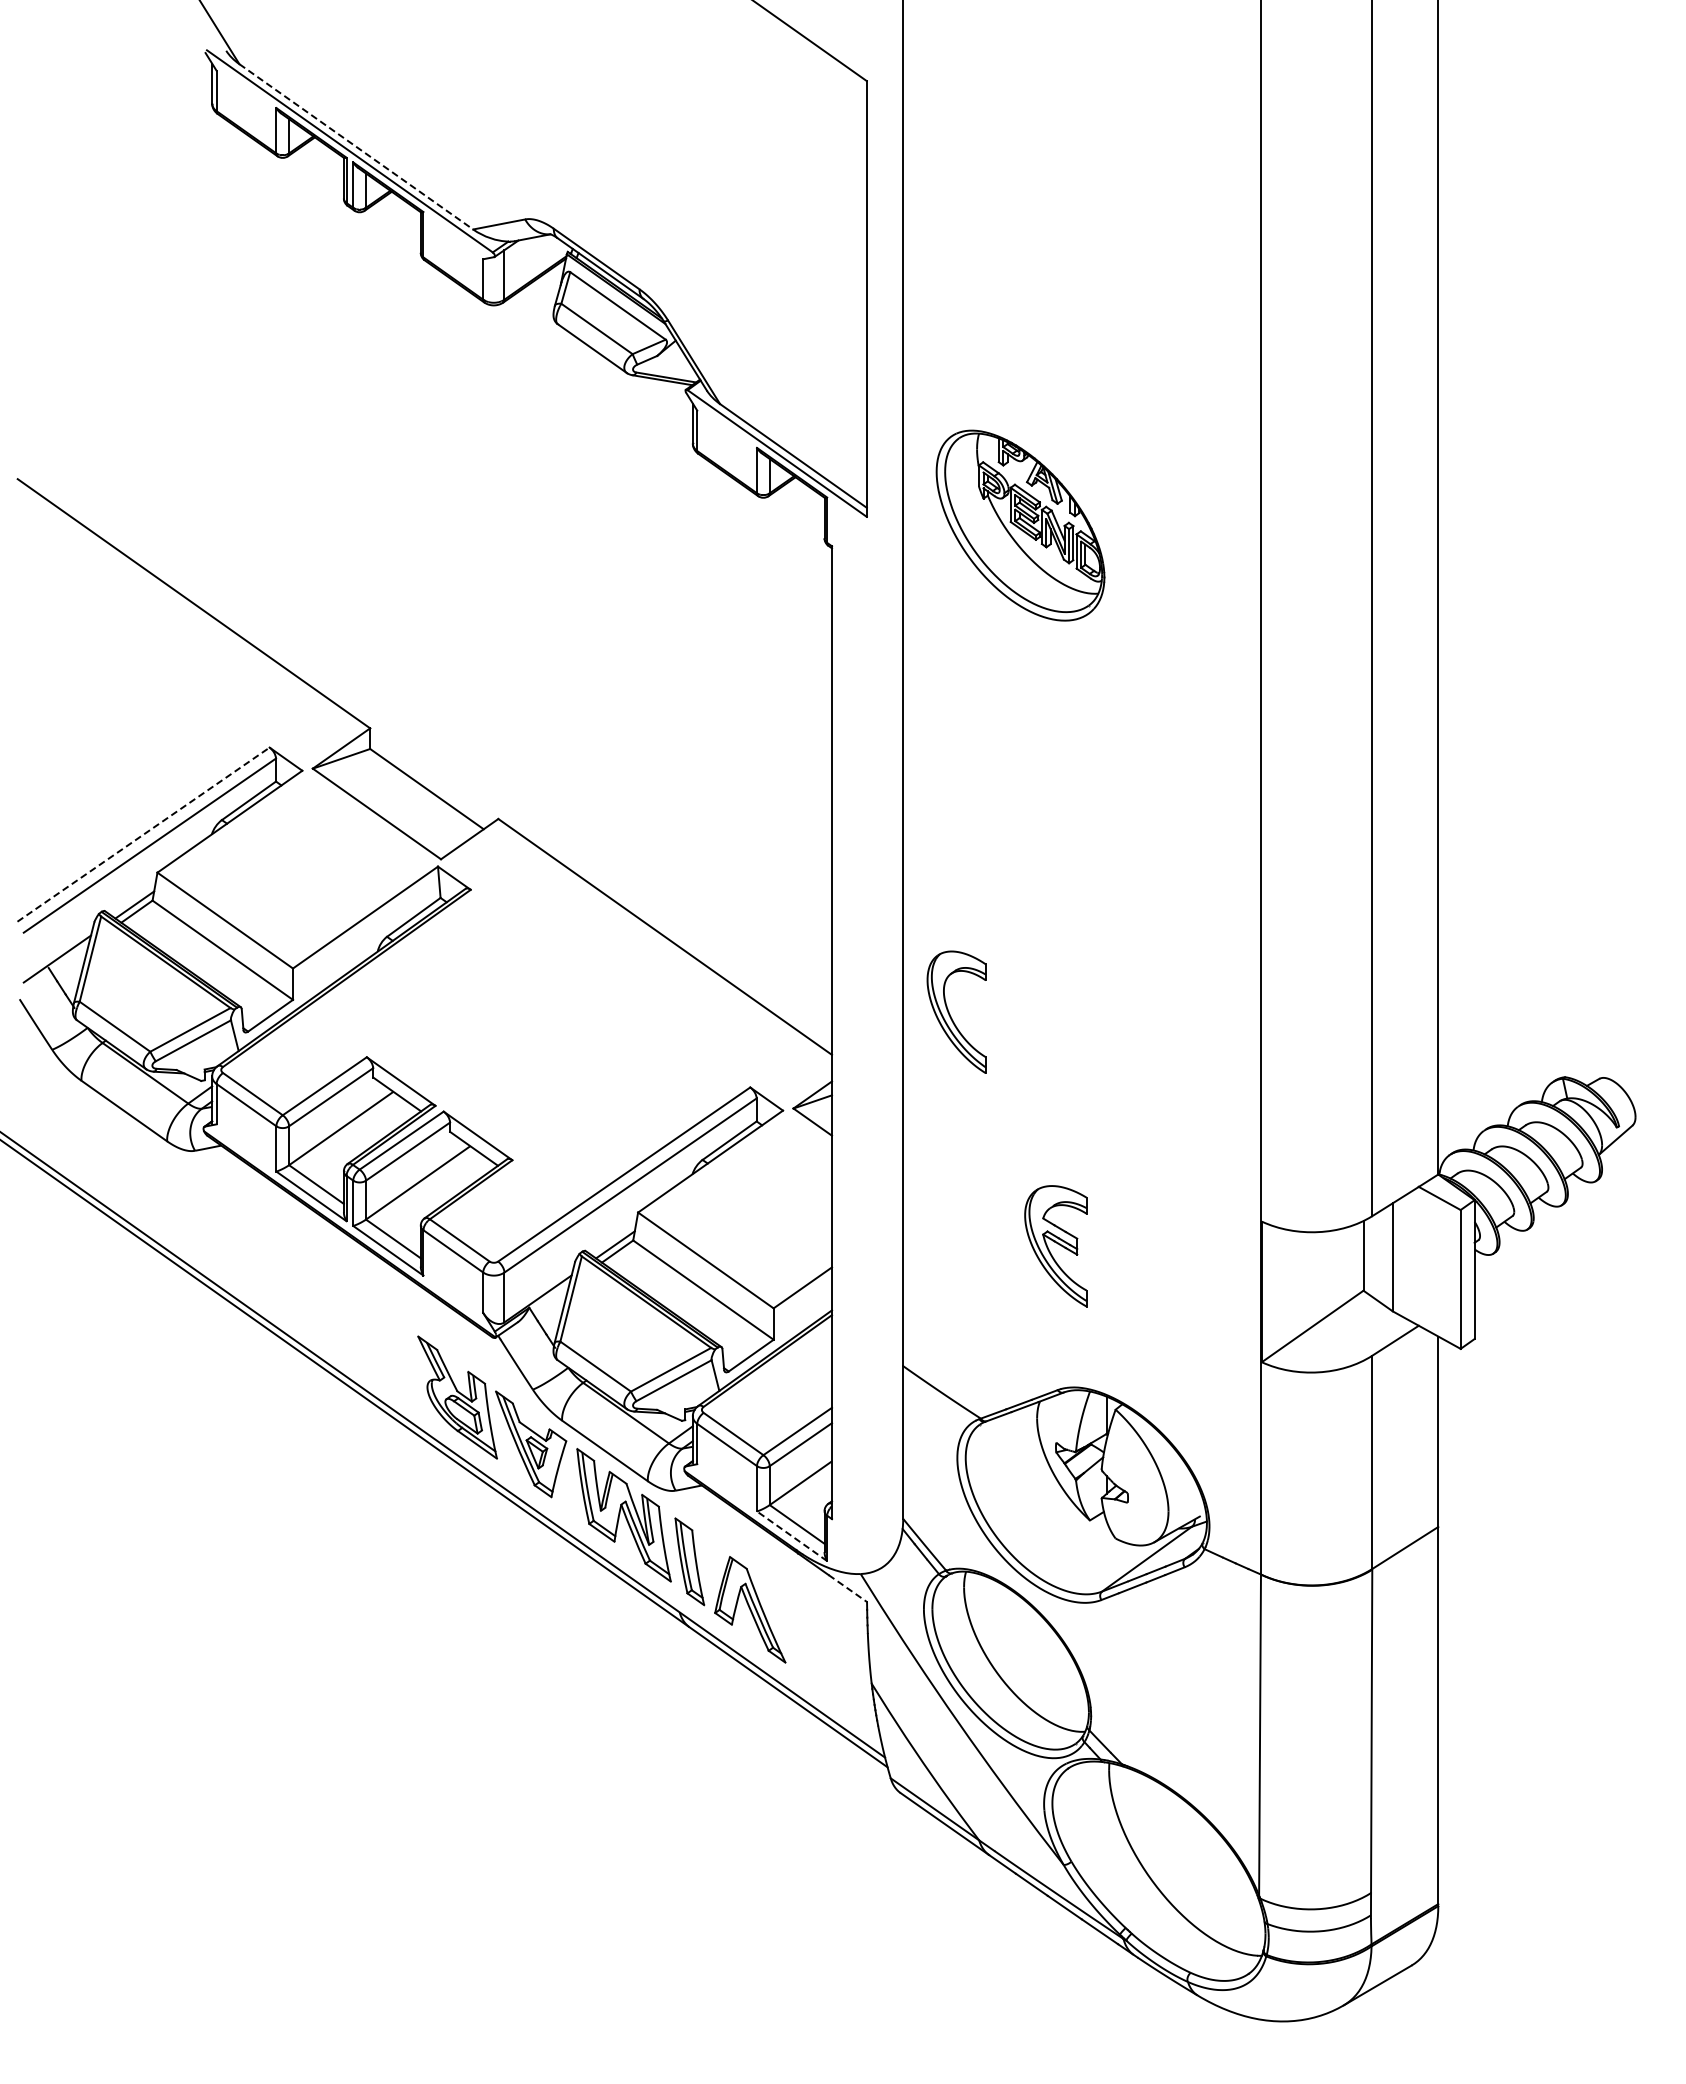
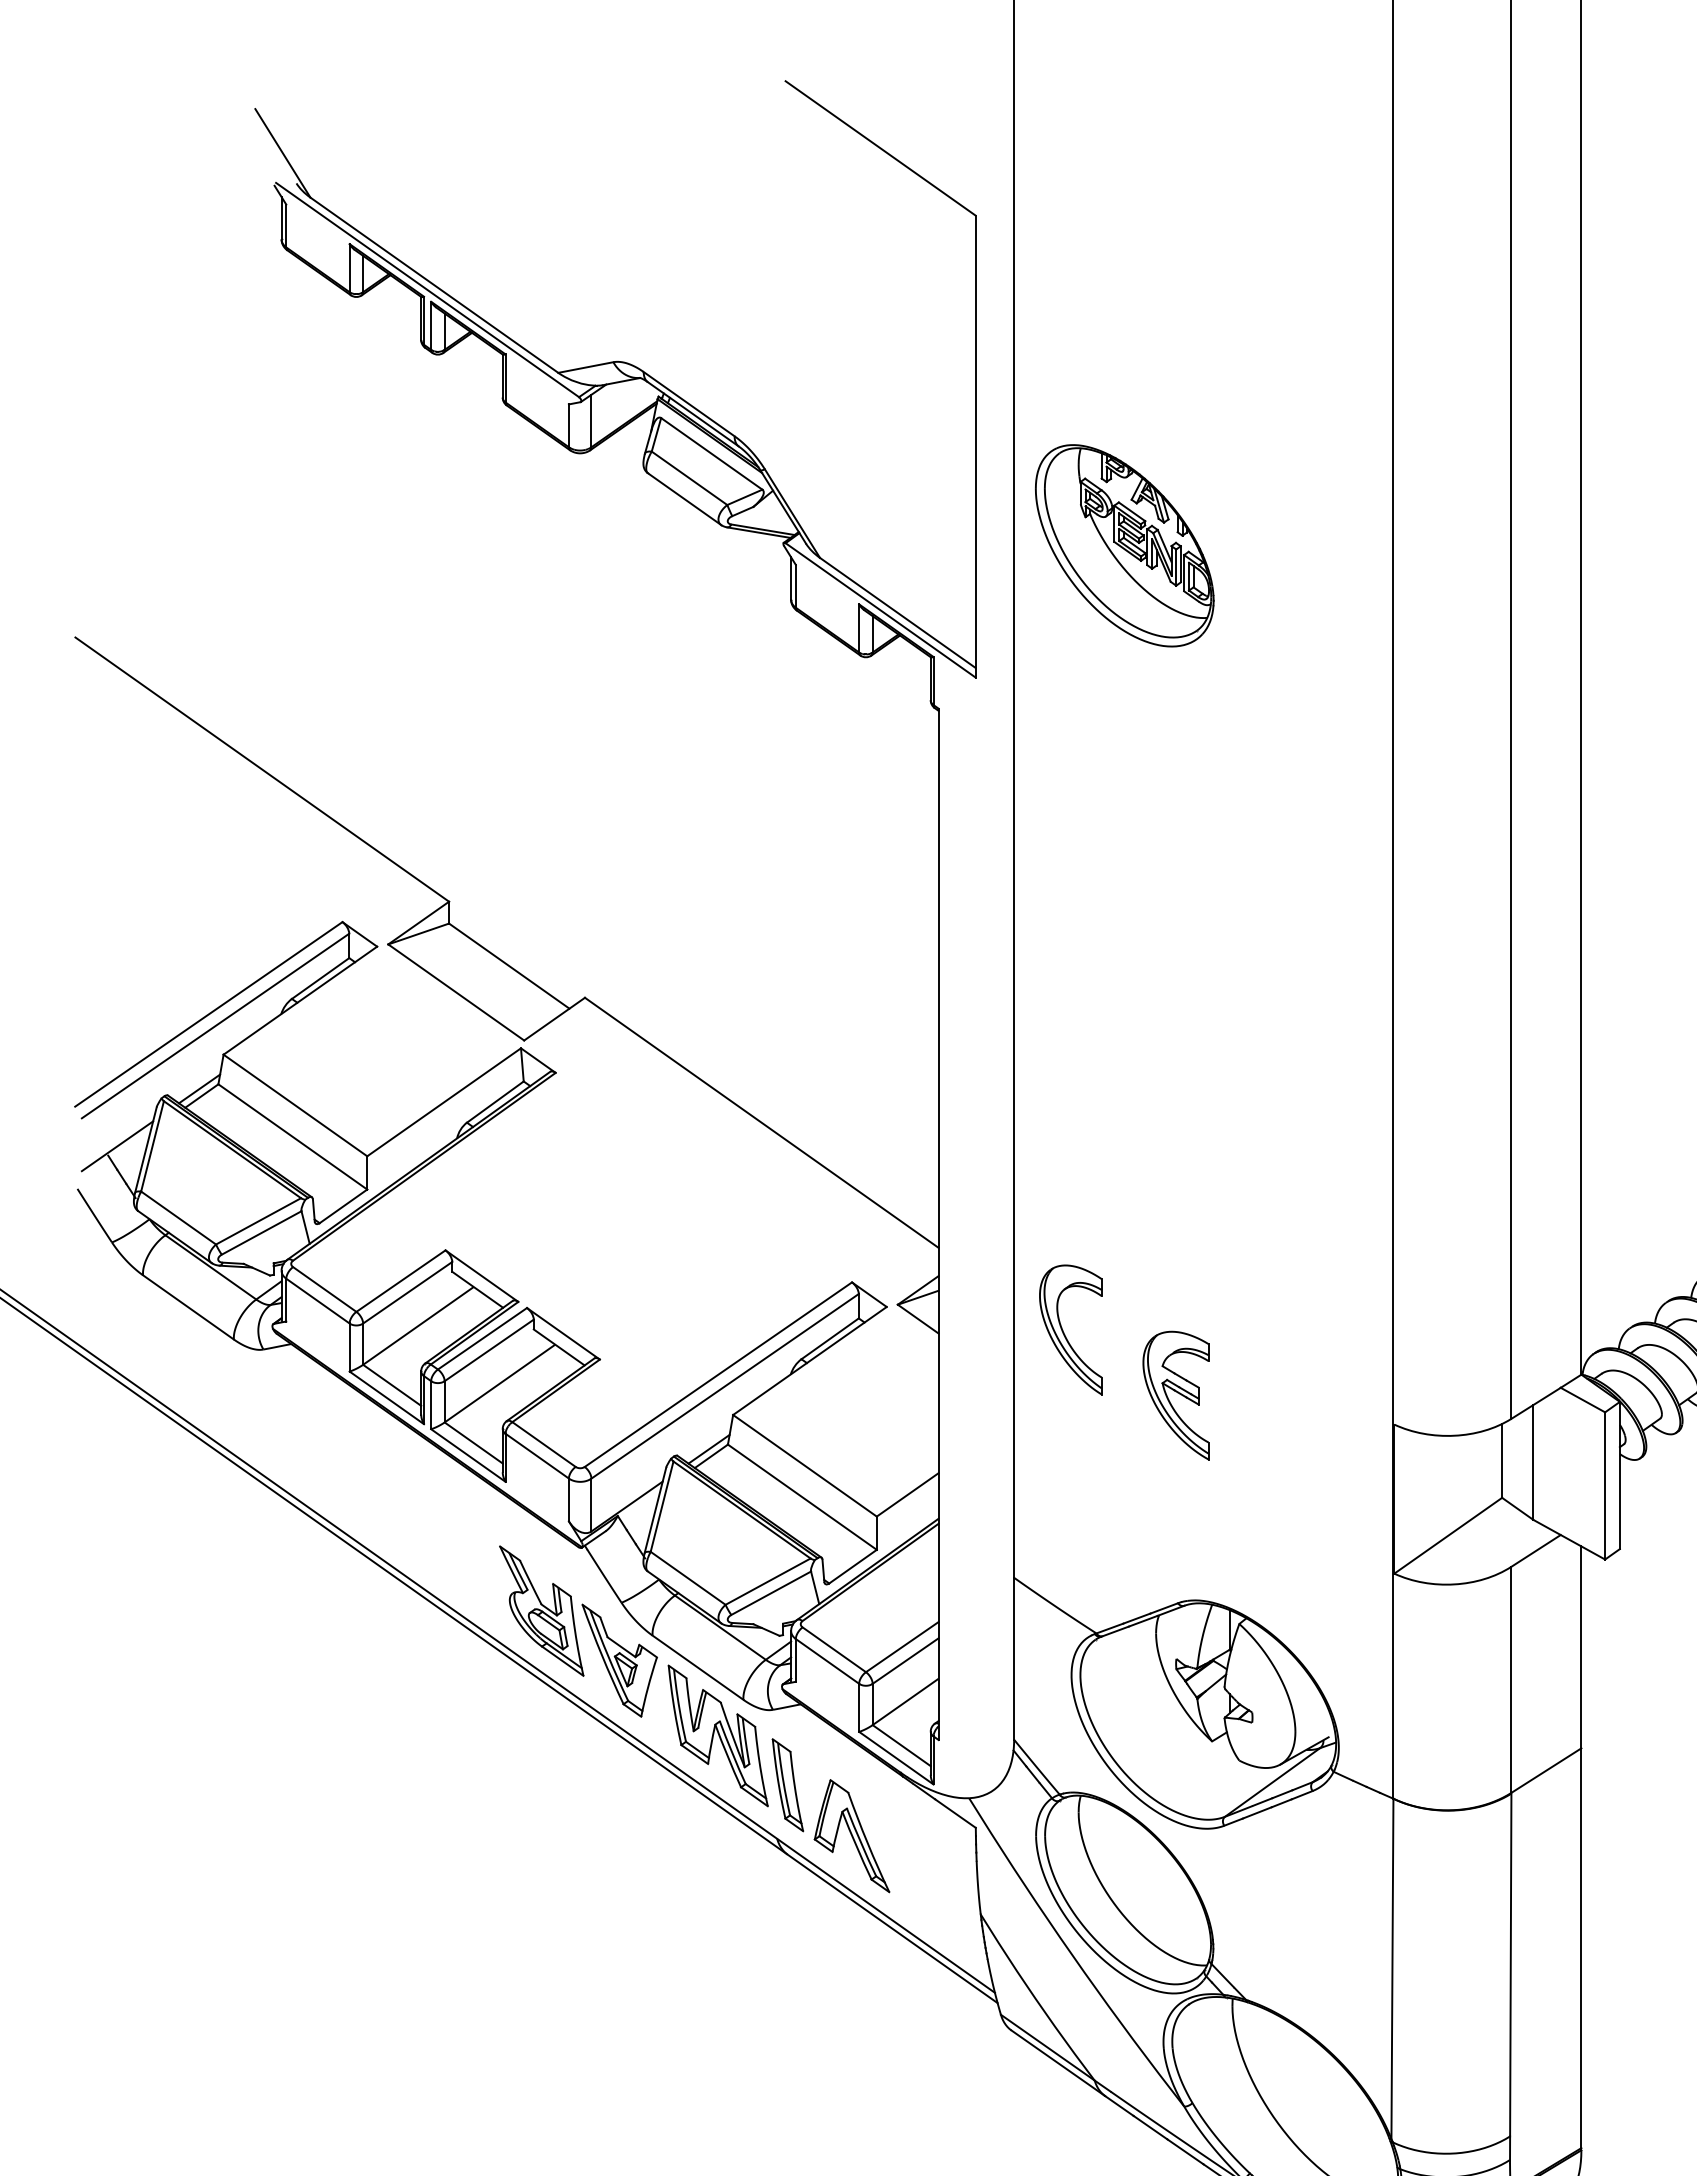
line: (356, 147) -> (434, 285), dashed -> solid
part: (1020, 525) -> (1124, 545), moved
line: (143, 834) -> (208, 1014), dashed -> solid
part: (950, 1014) -> (1064, 1332), moved
part: (1055, 1246) -> (1175, 1395), moved
line: (792, 1536) -> (896, 1758), dashed -> solid
line: (848, 1588) -> (956, 1813), dashed -> solid

